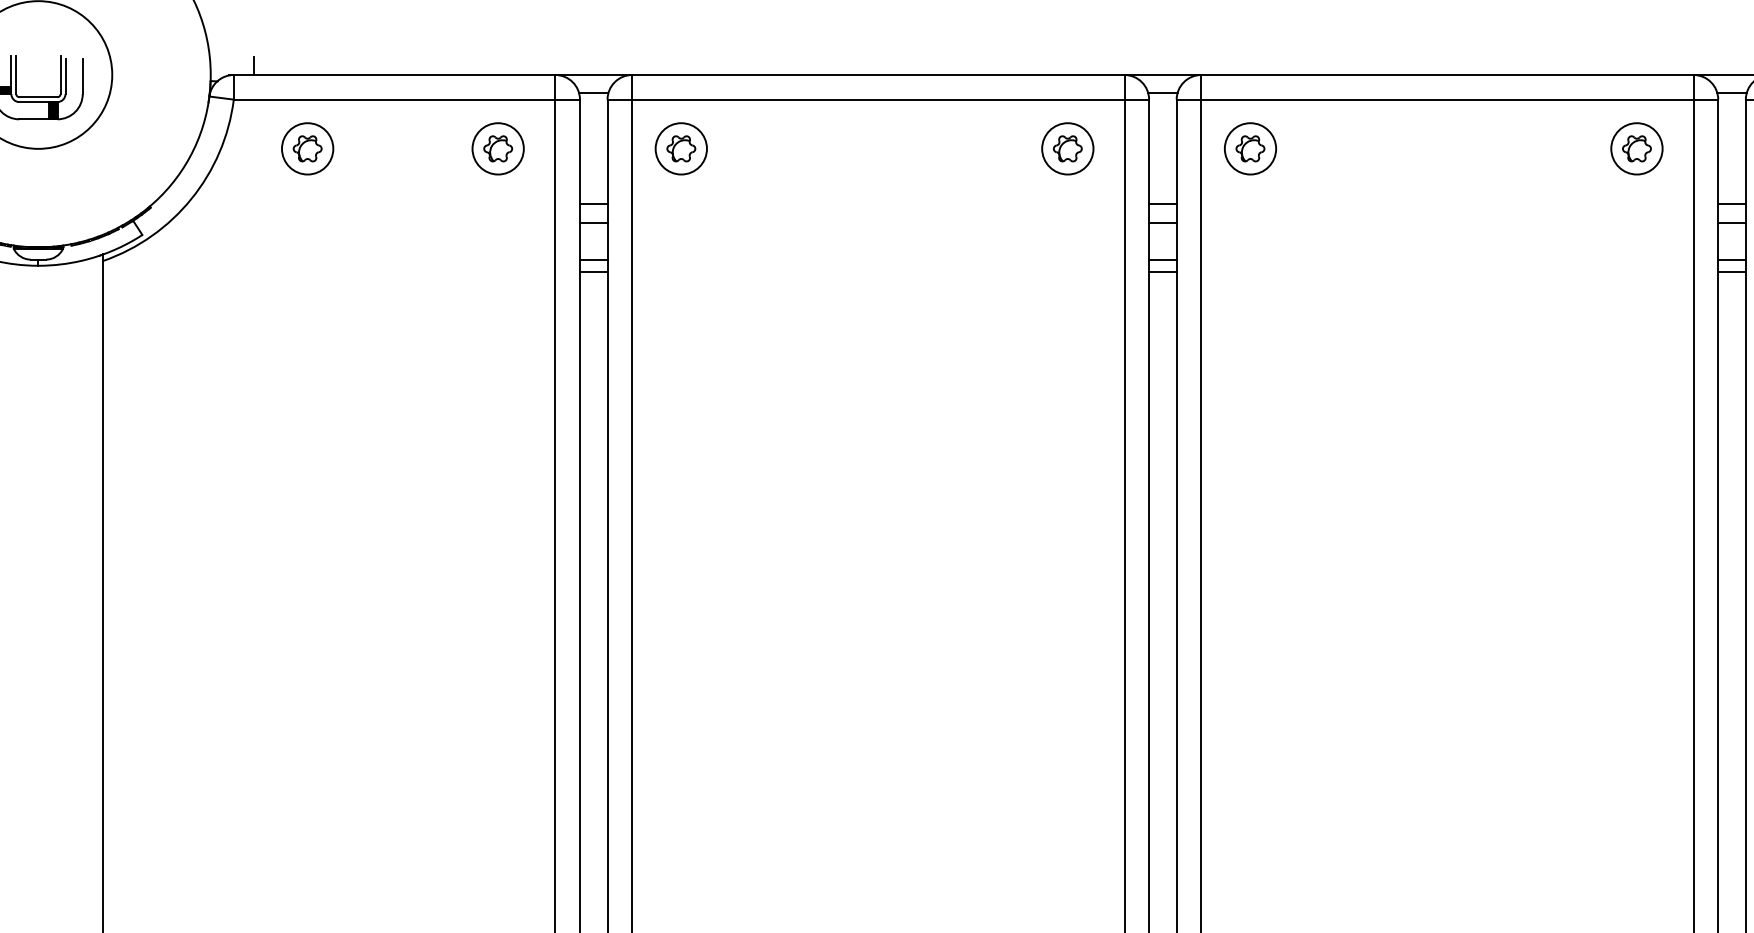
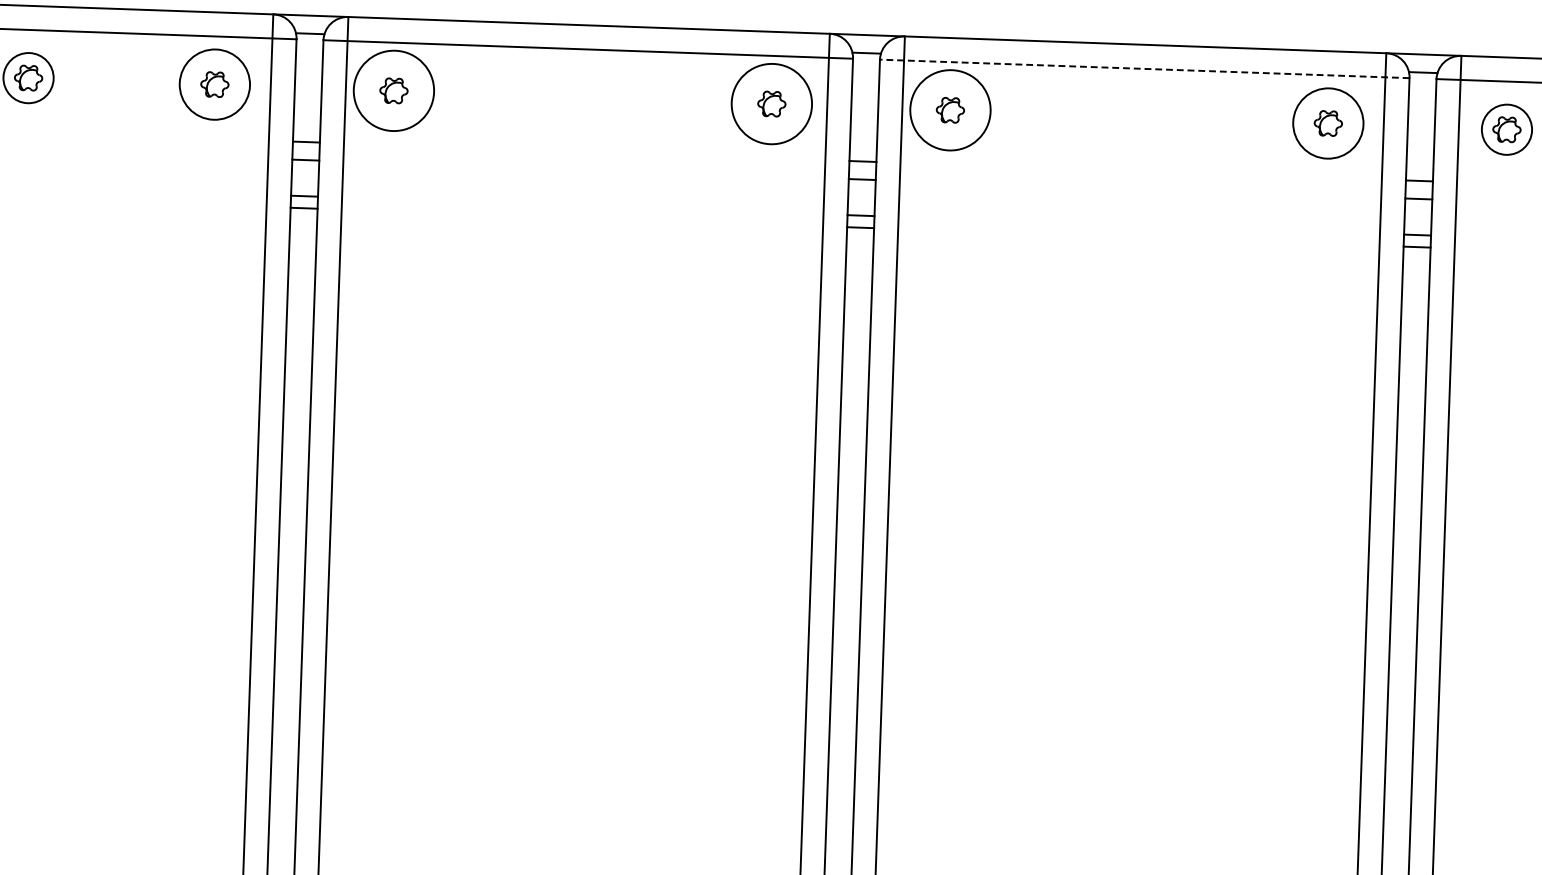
line: (1447, 99) -> (1144, 68), solid -> dashed
circle: (497, 148) -> (214, 84), size x1.4
circle: (680, 148) -> (393, 90), size x1.6
circle: (1067, 148) -> (771, 103), size x1.6
circle: (1250, 148) -> (950, 109), size x1.6
circle: (1636, 148) -> (1327, 123), size x1.4

